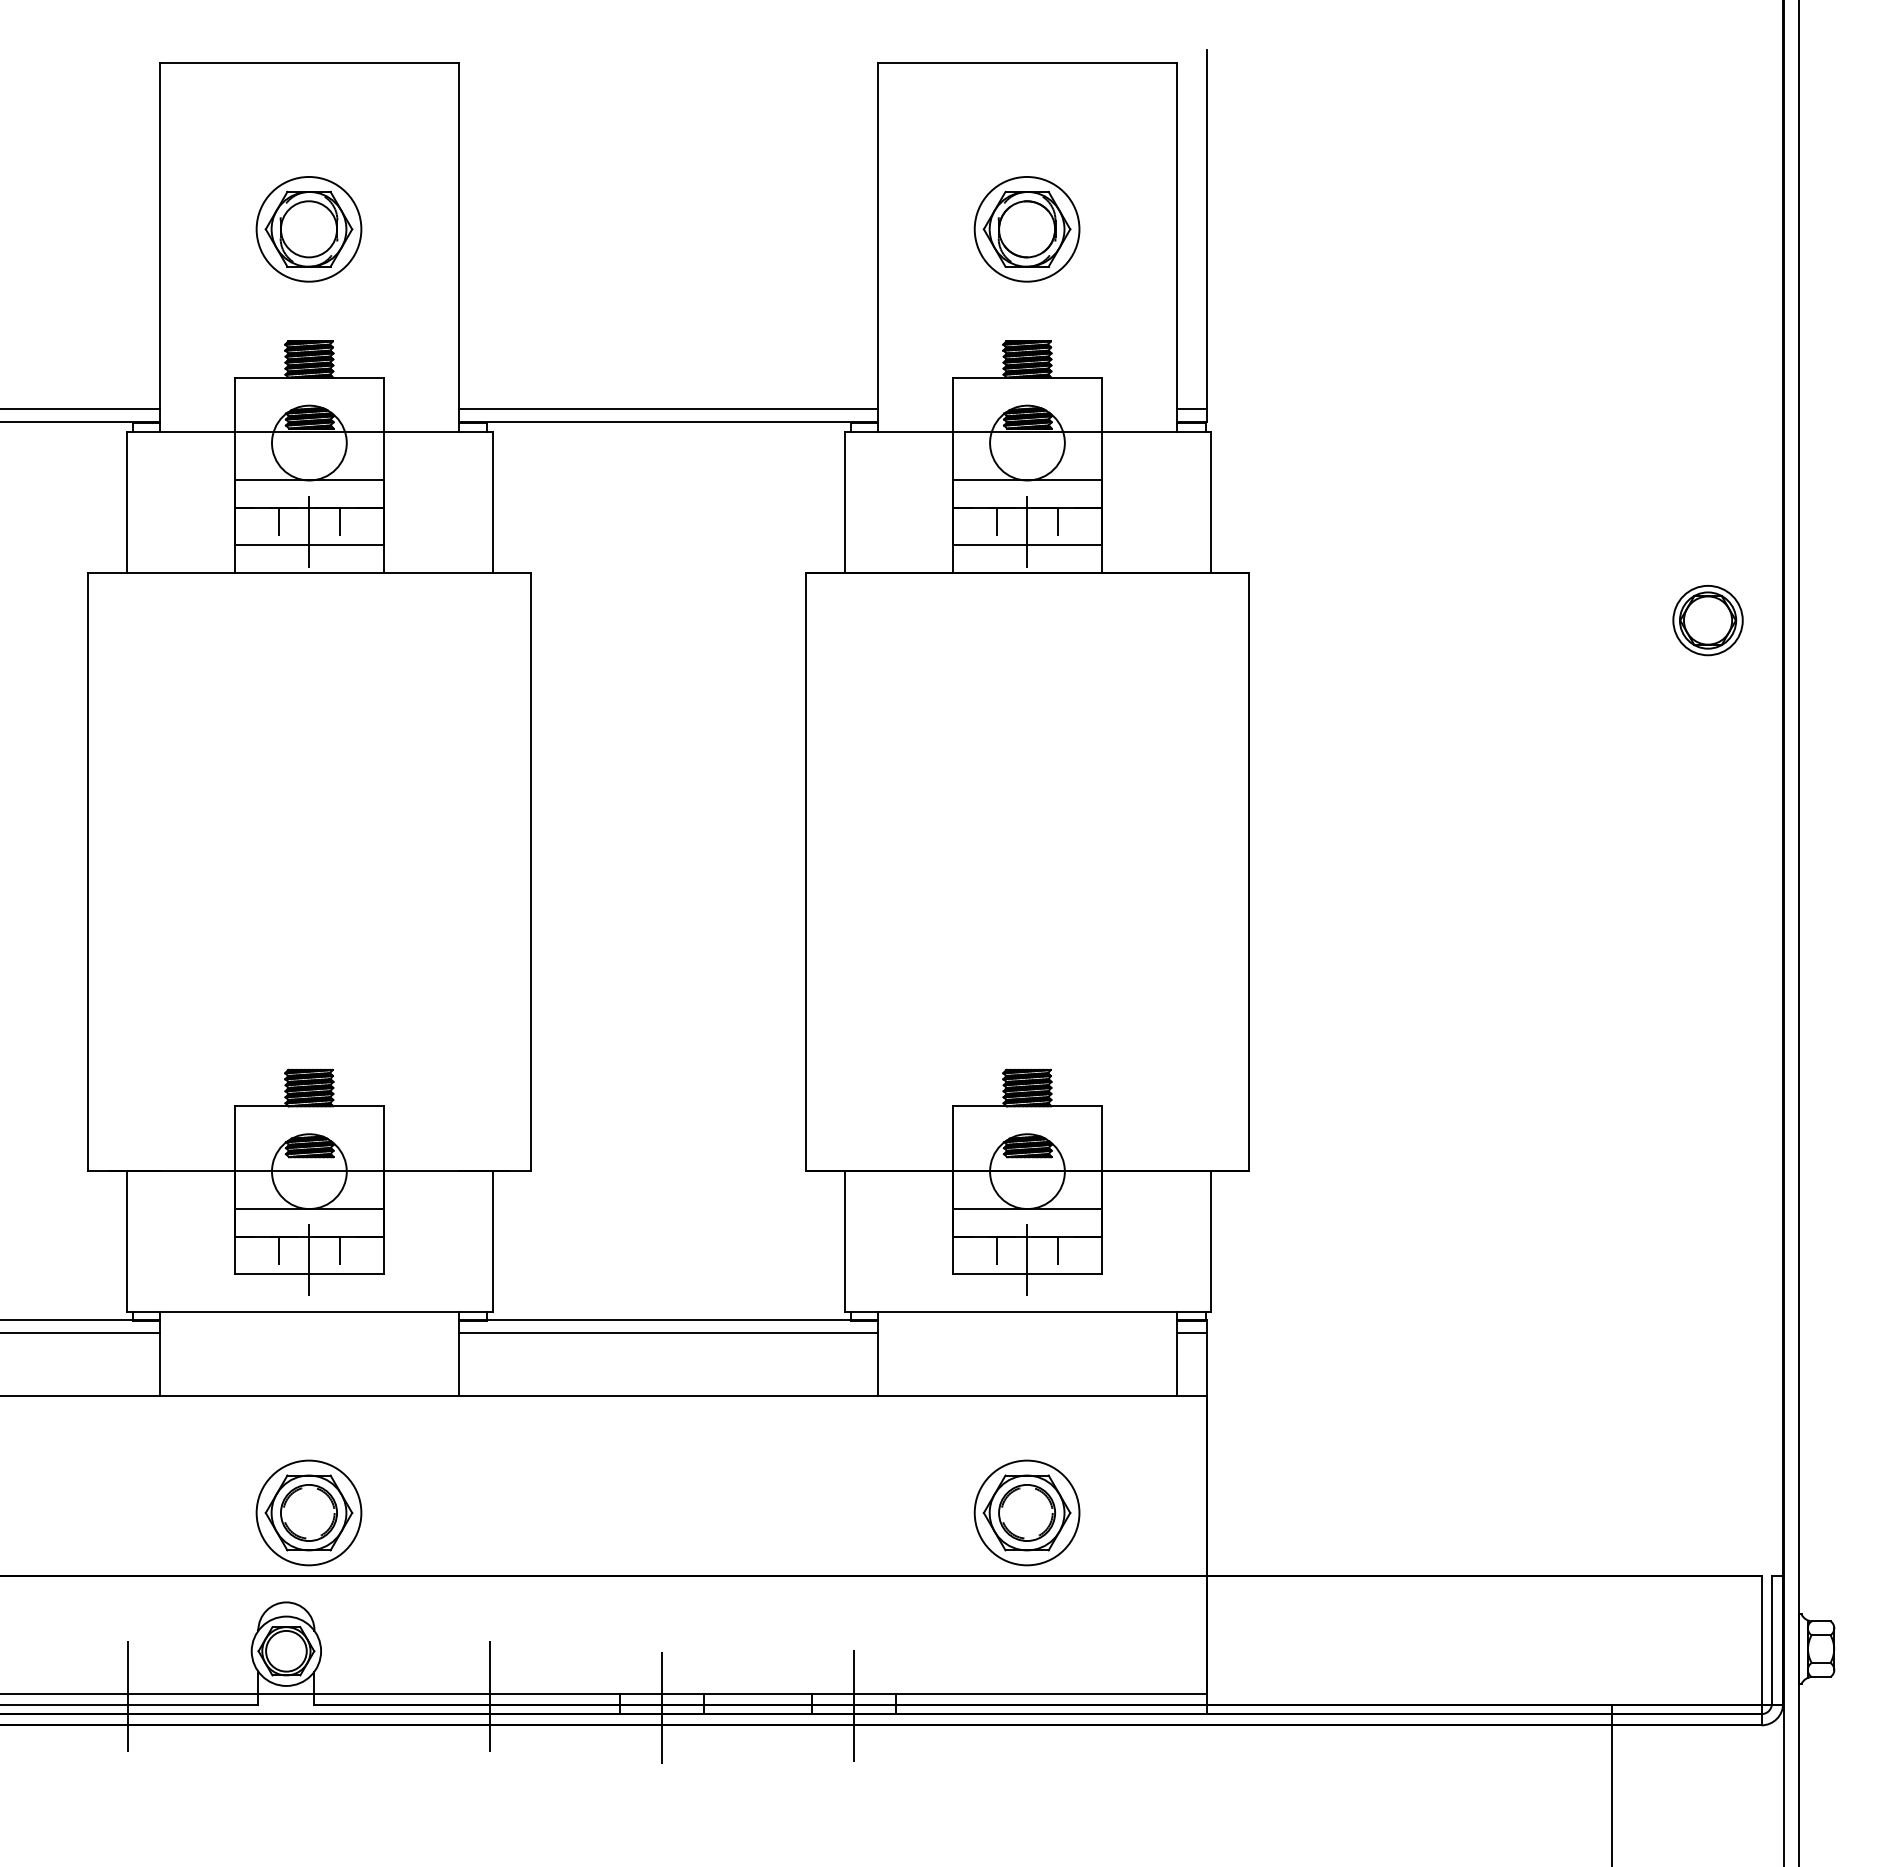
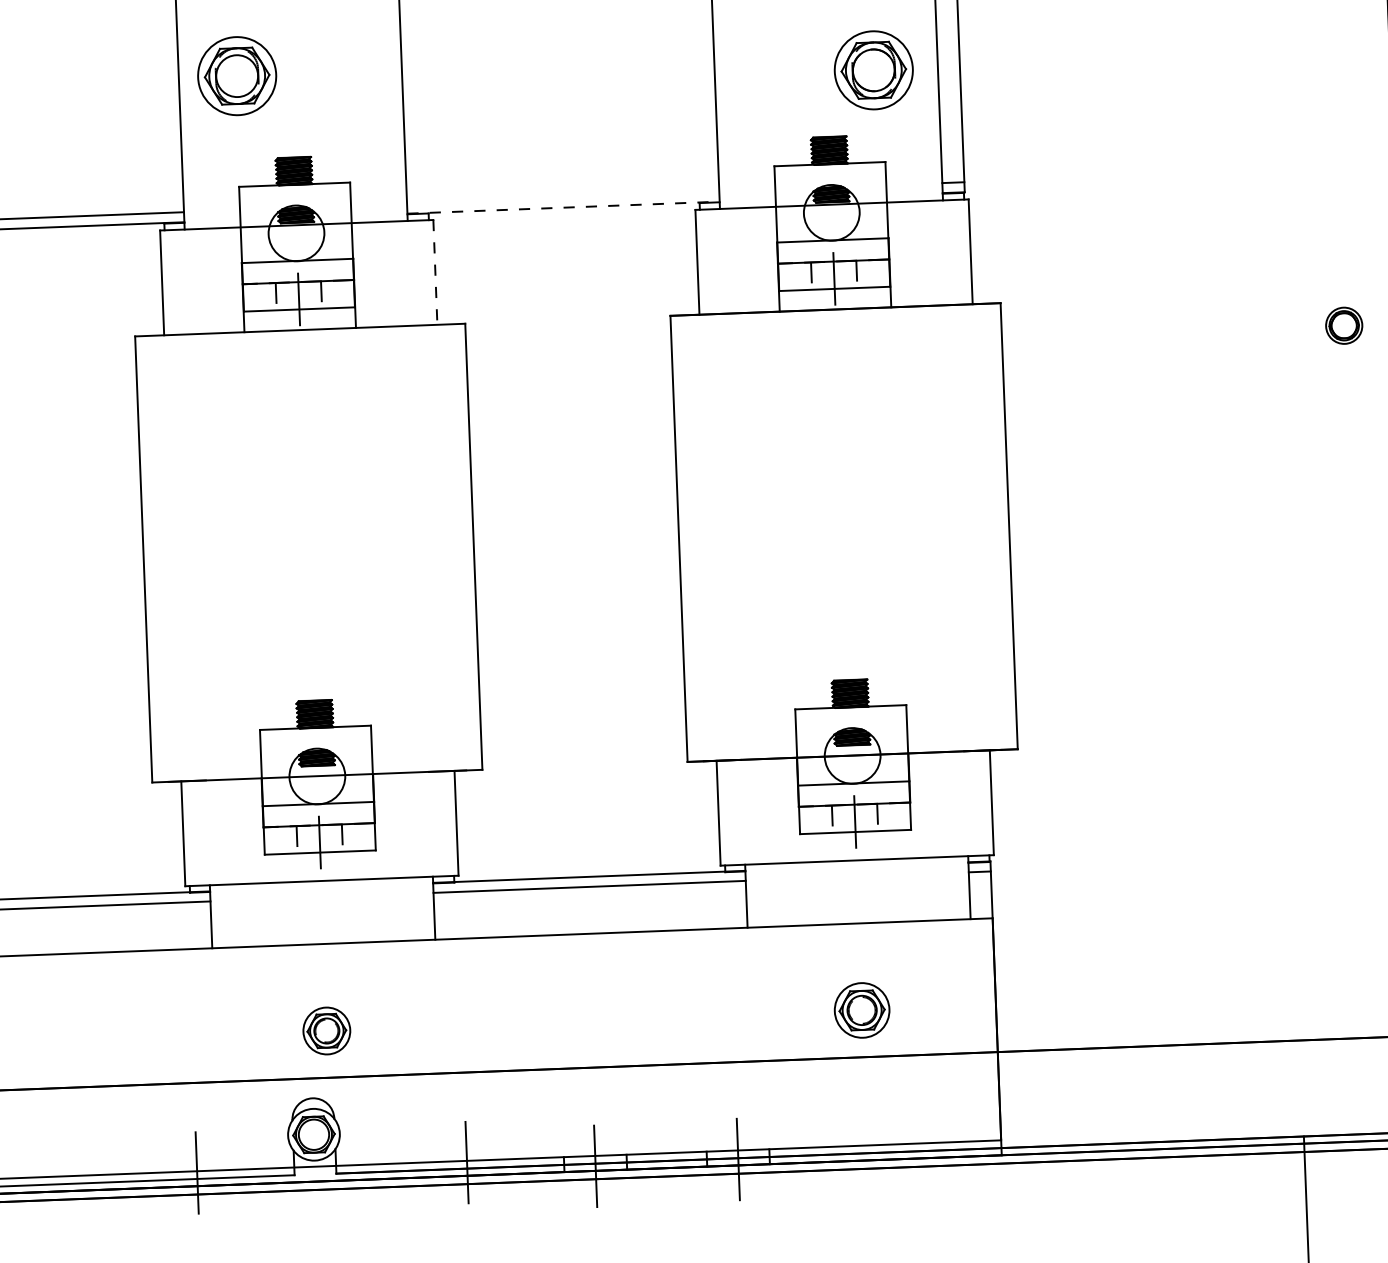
part: (308, 229) -> (236, 76), moved
part: (1026, 229) -> (873, 70), moved
line: (667, 408) -> (562, 197), removed
line: (668, 422) -> (563, 207), solid -> dashed
line: (493, 502) -> (435, 272), solid -> dashed
part: (1707, 620) -> (1343, 325), size x0.7
part: (308, 1512) -> (326, 1030), size x0.6
part: (1026, 1512) -> (861, 1010), size x0.7

